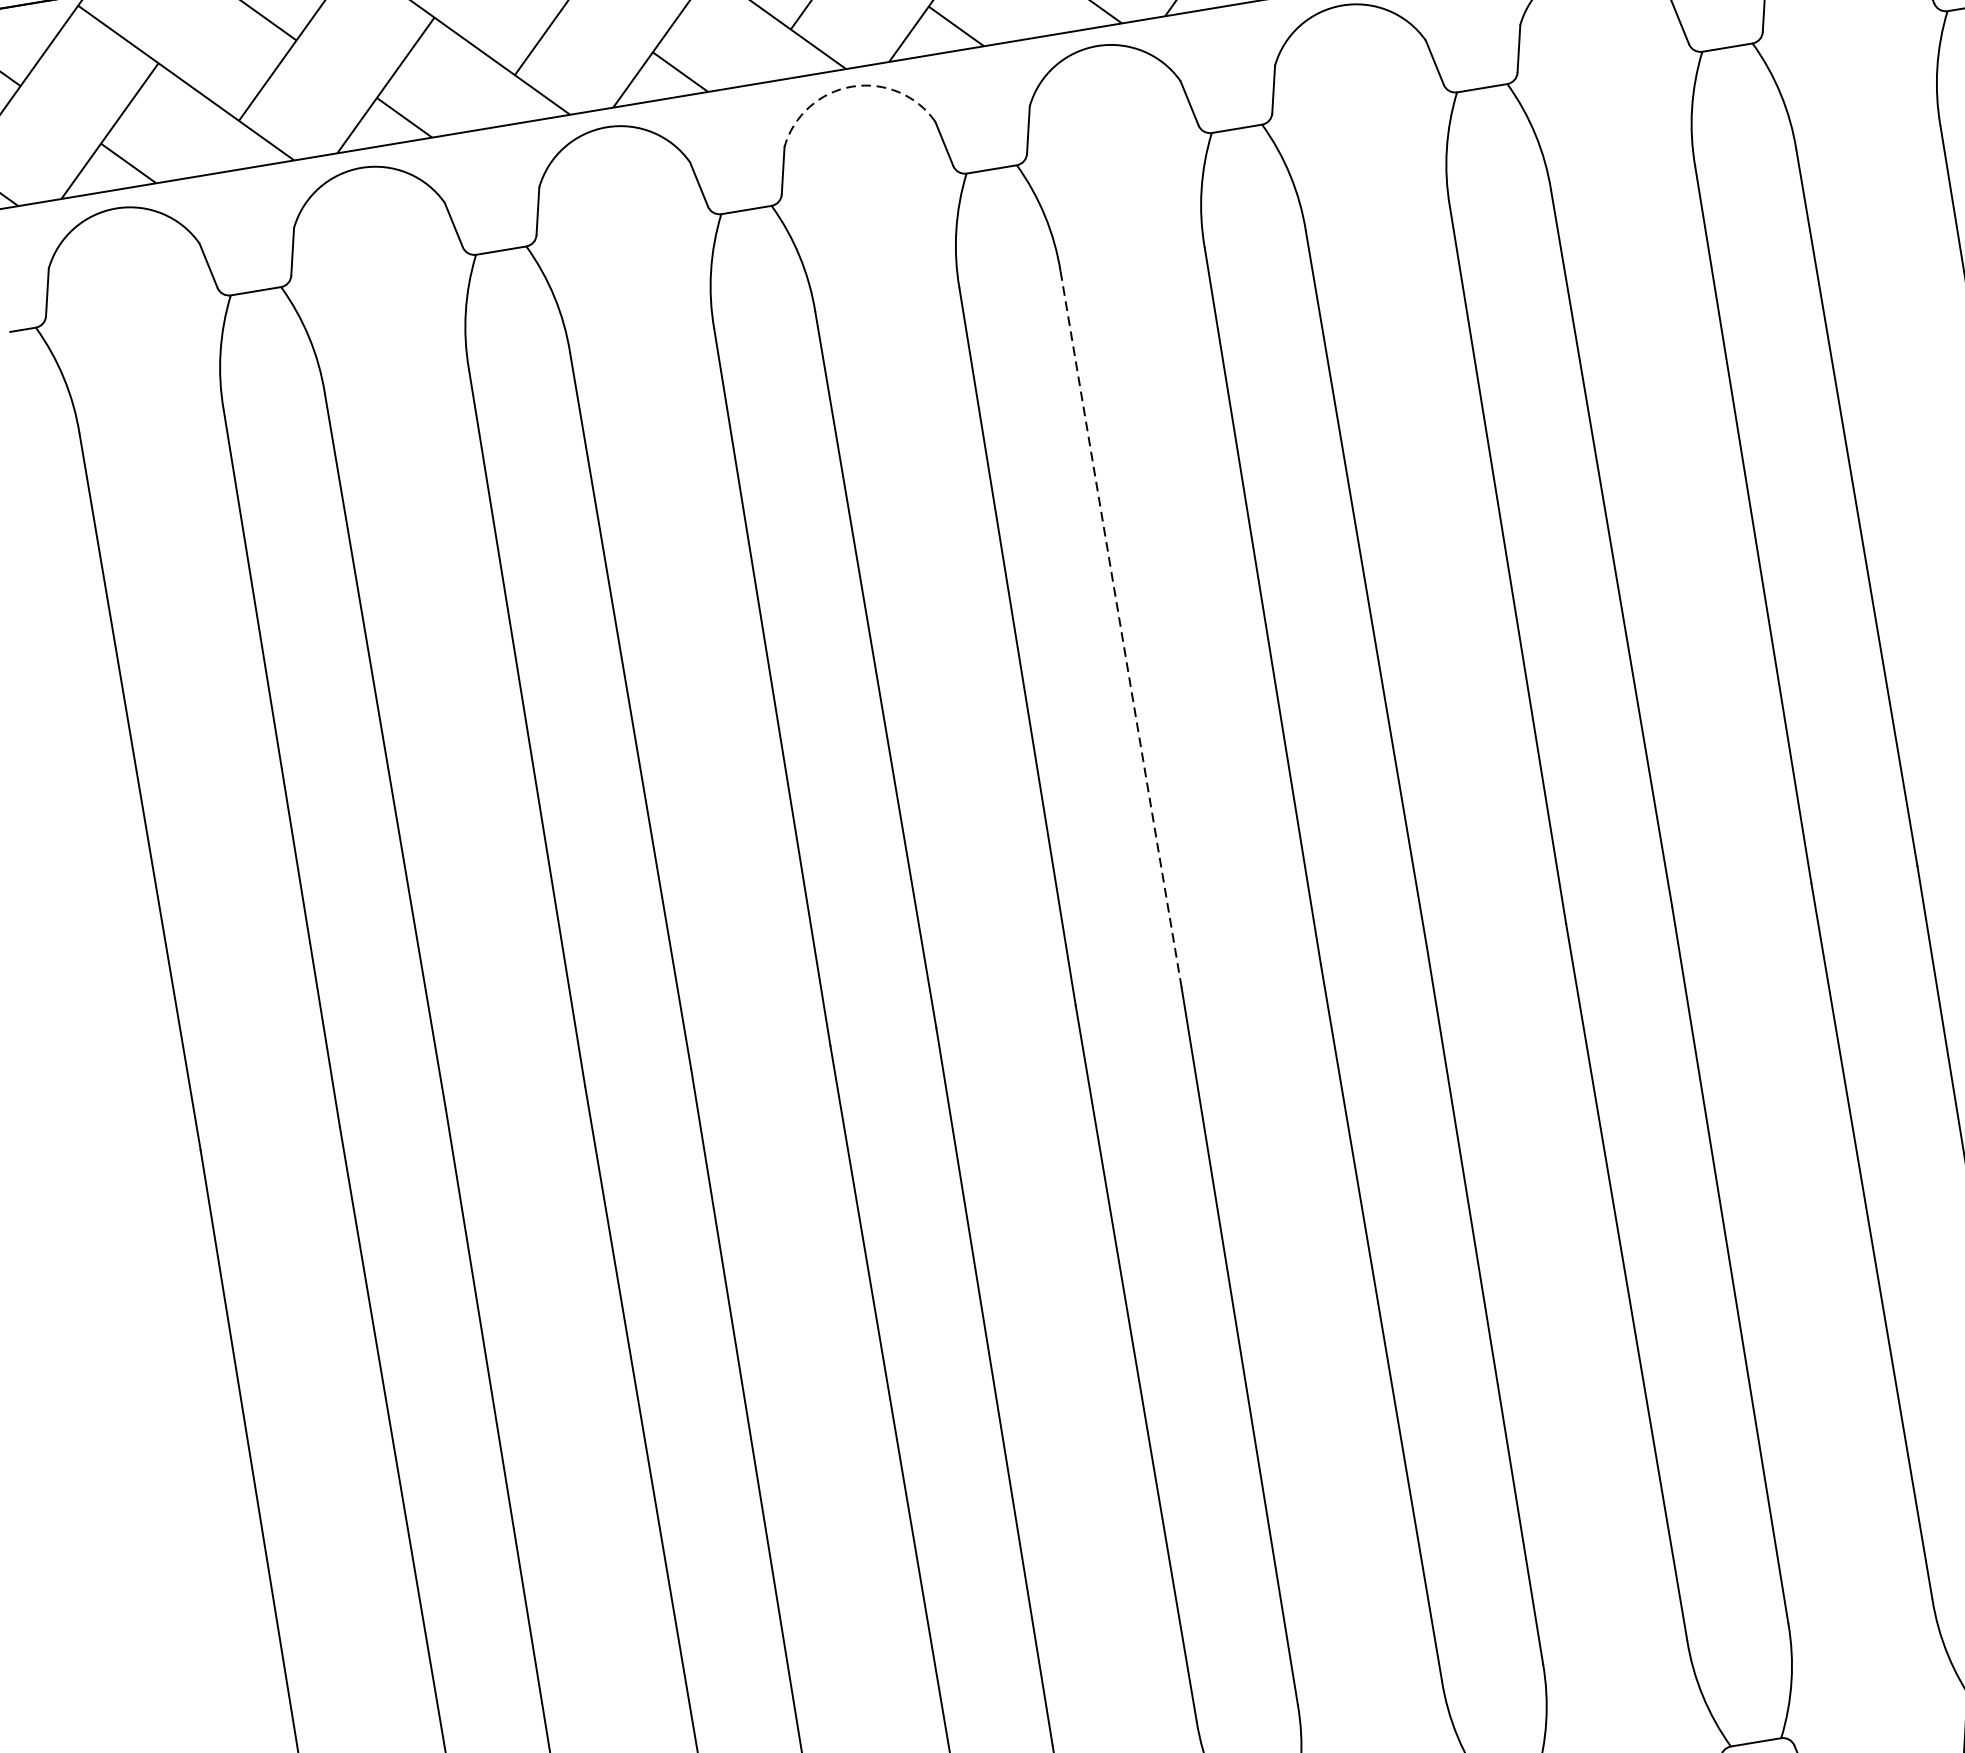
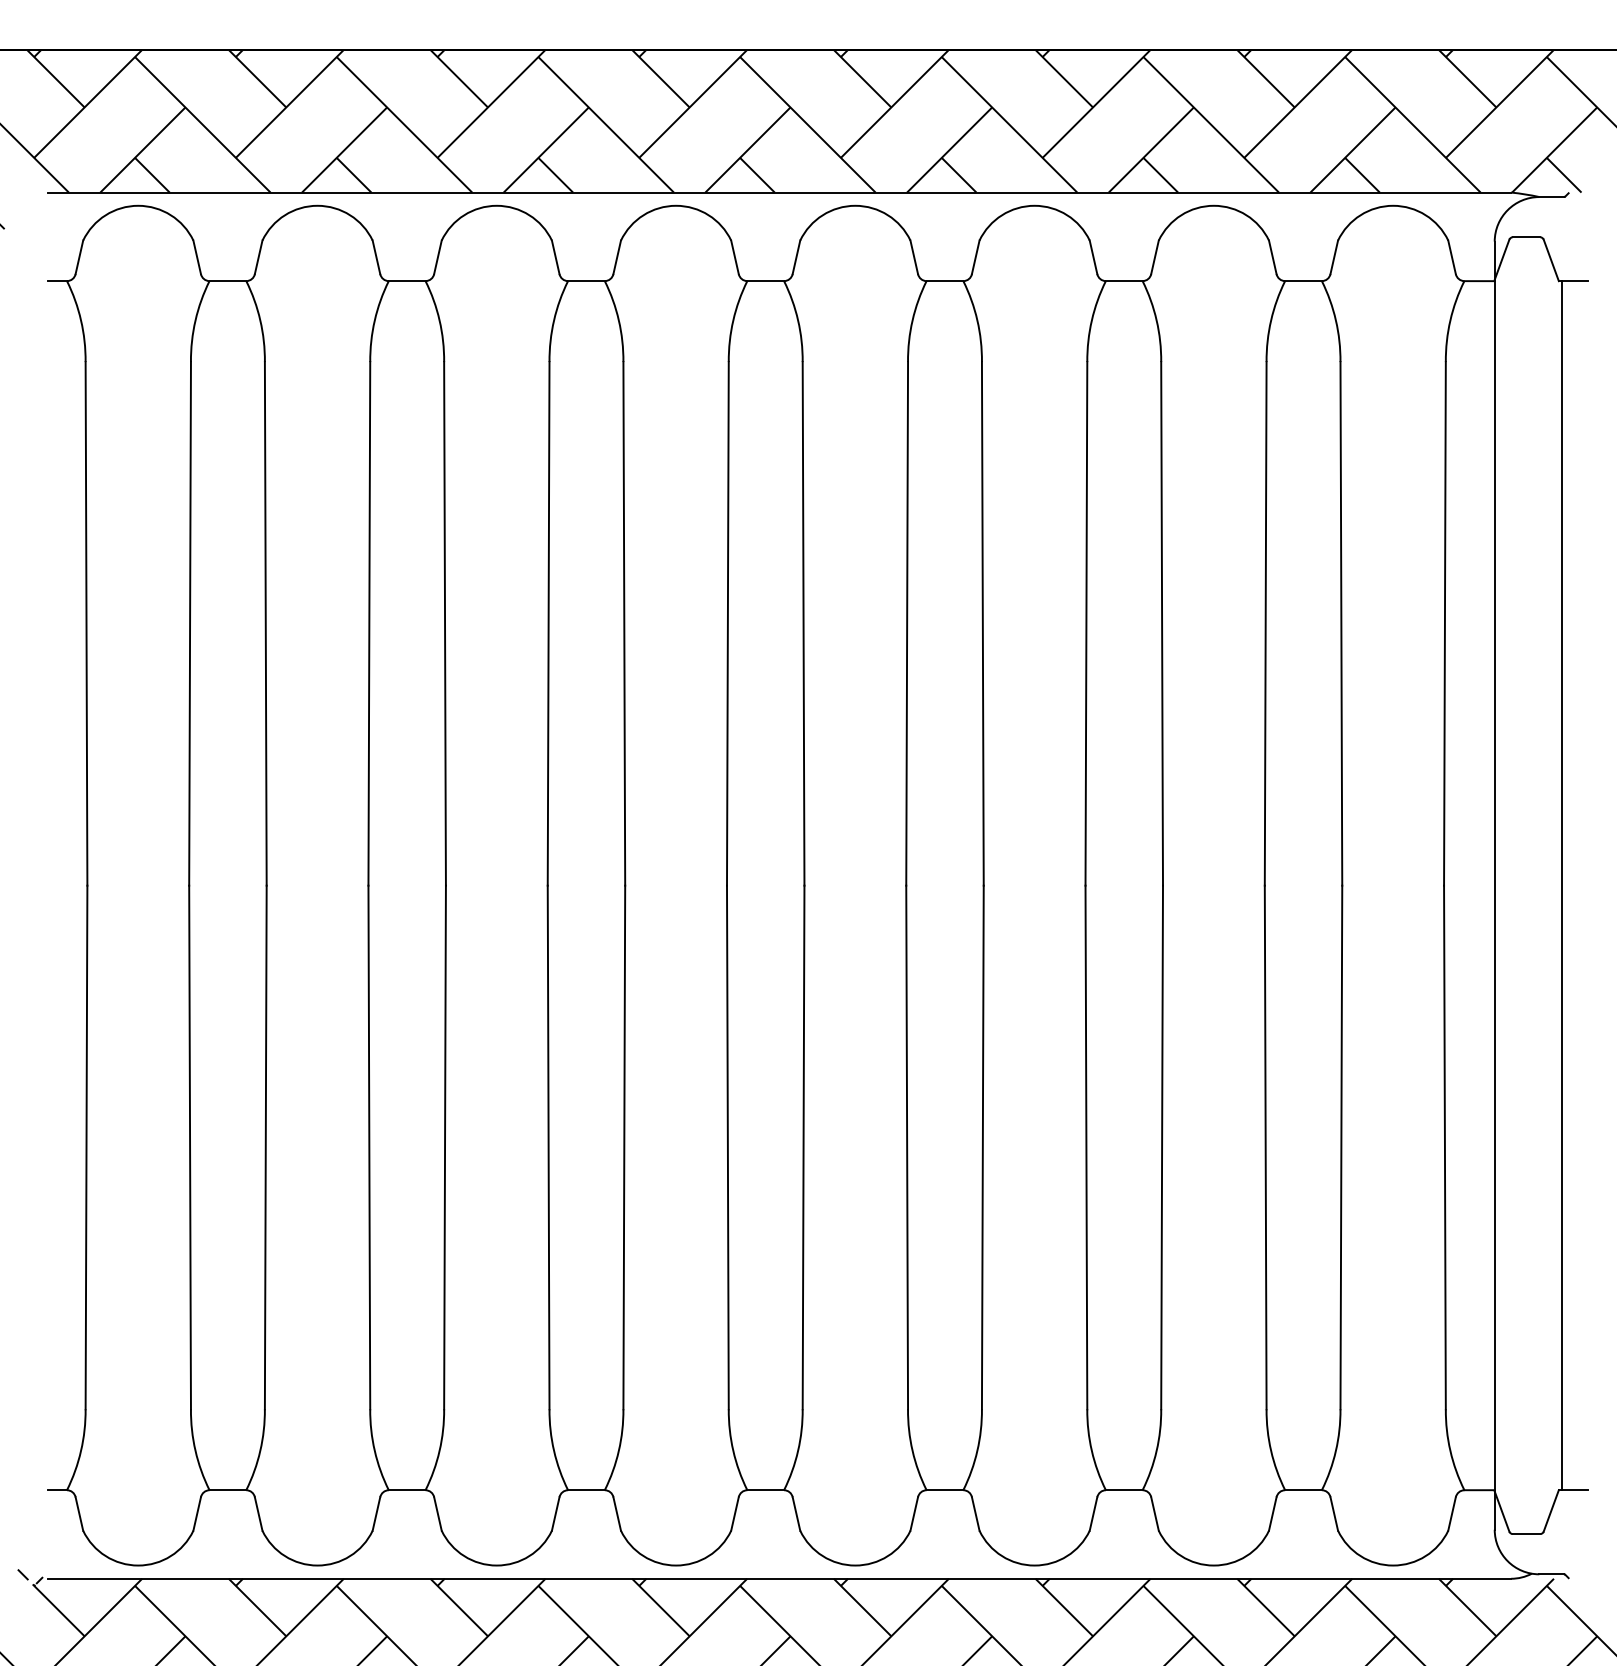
arc: (852, 86) -> (676, 205), dashed -> solid
line: (1120, 629) -> (803, 623), dashed -> solid

